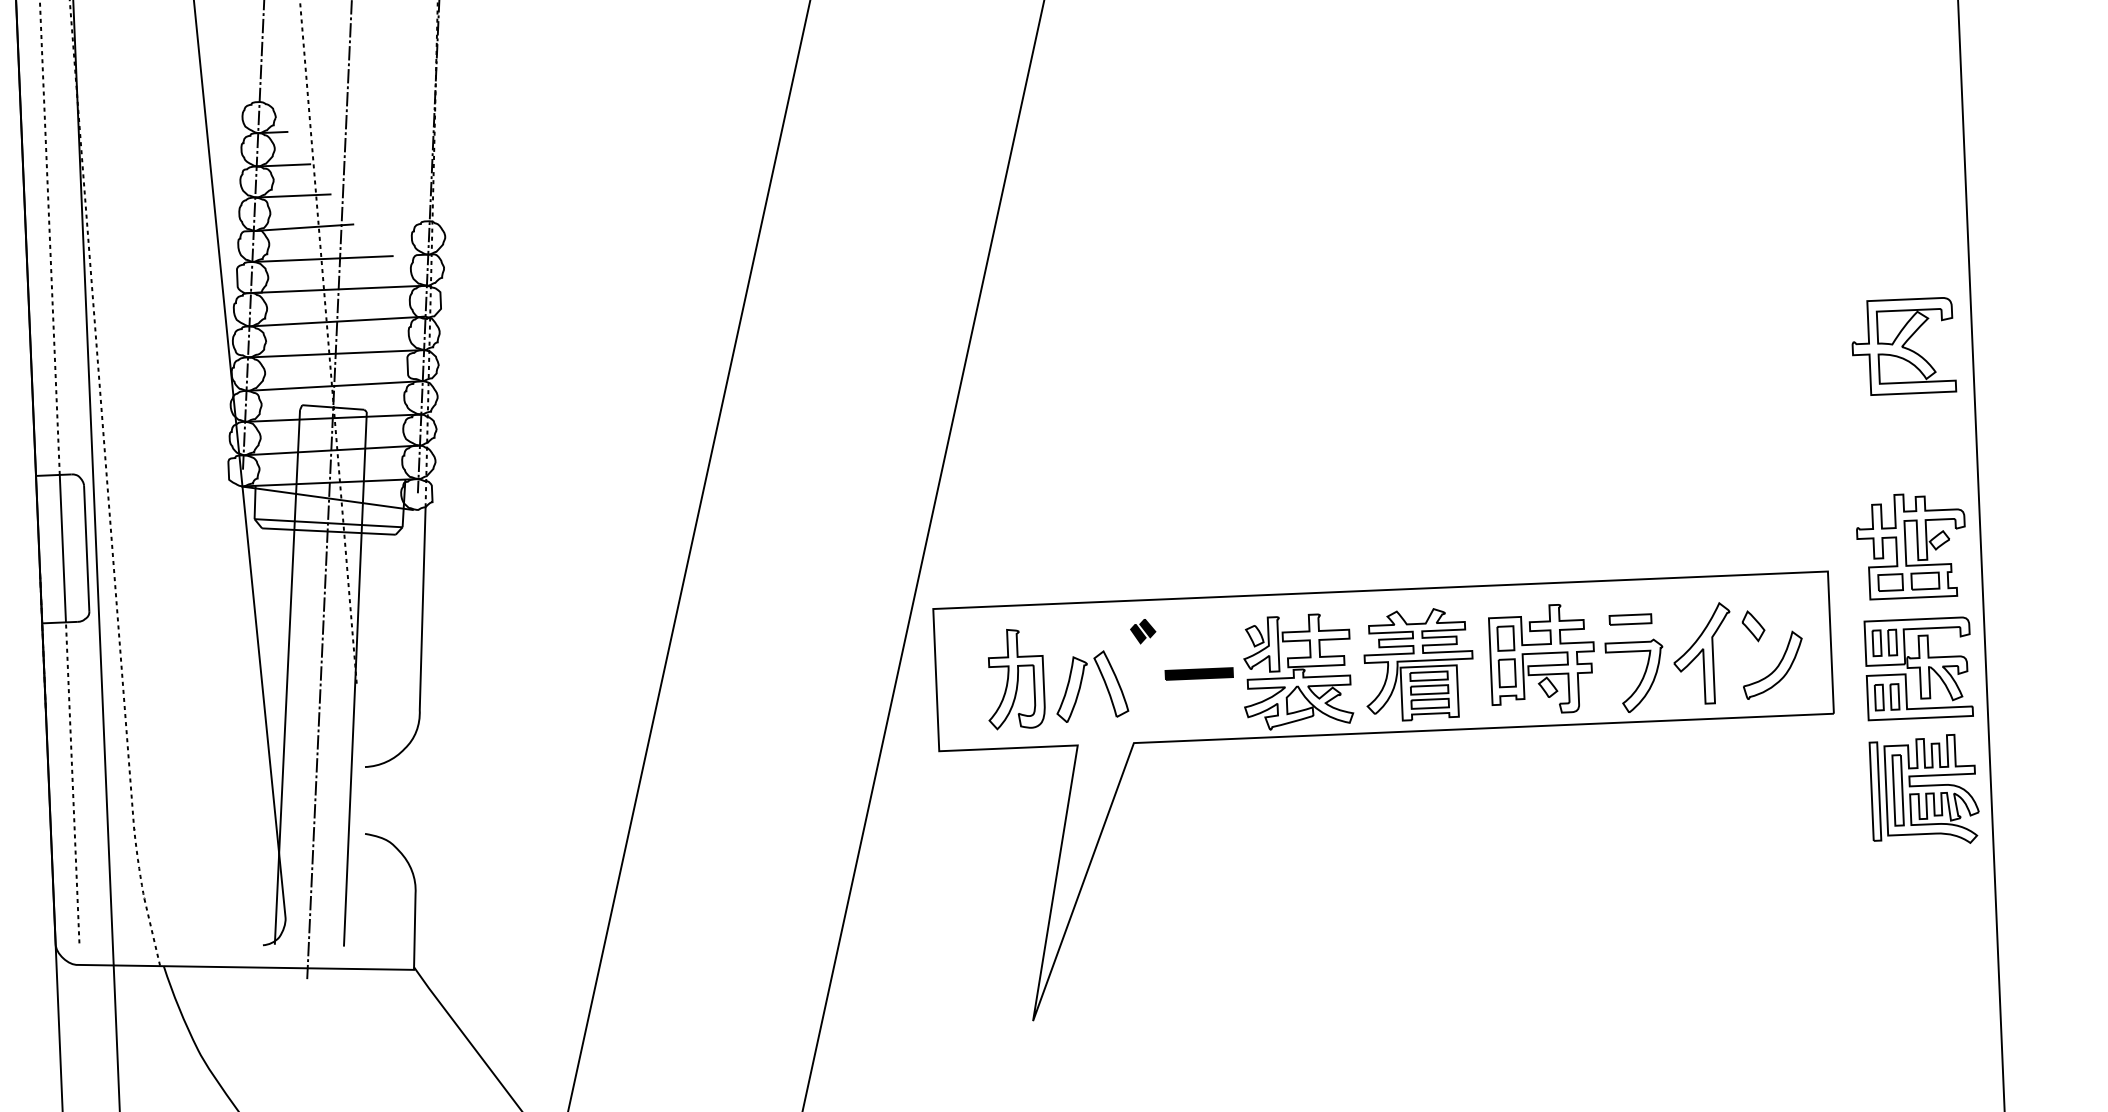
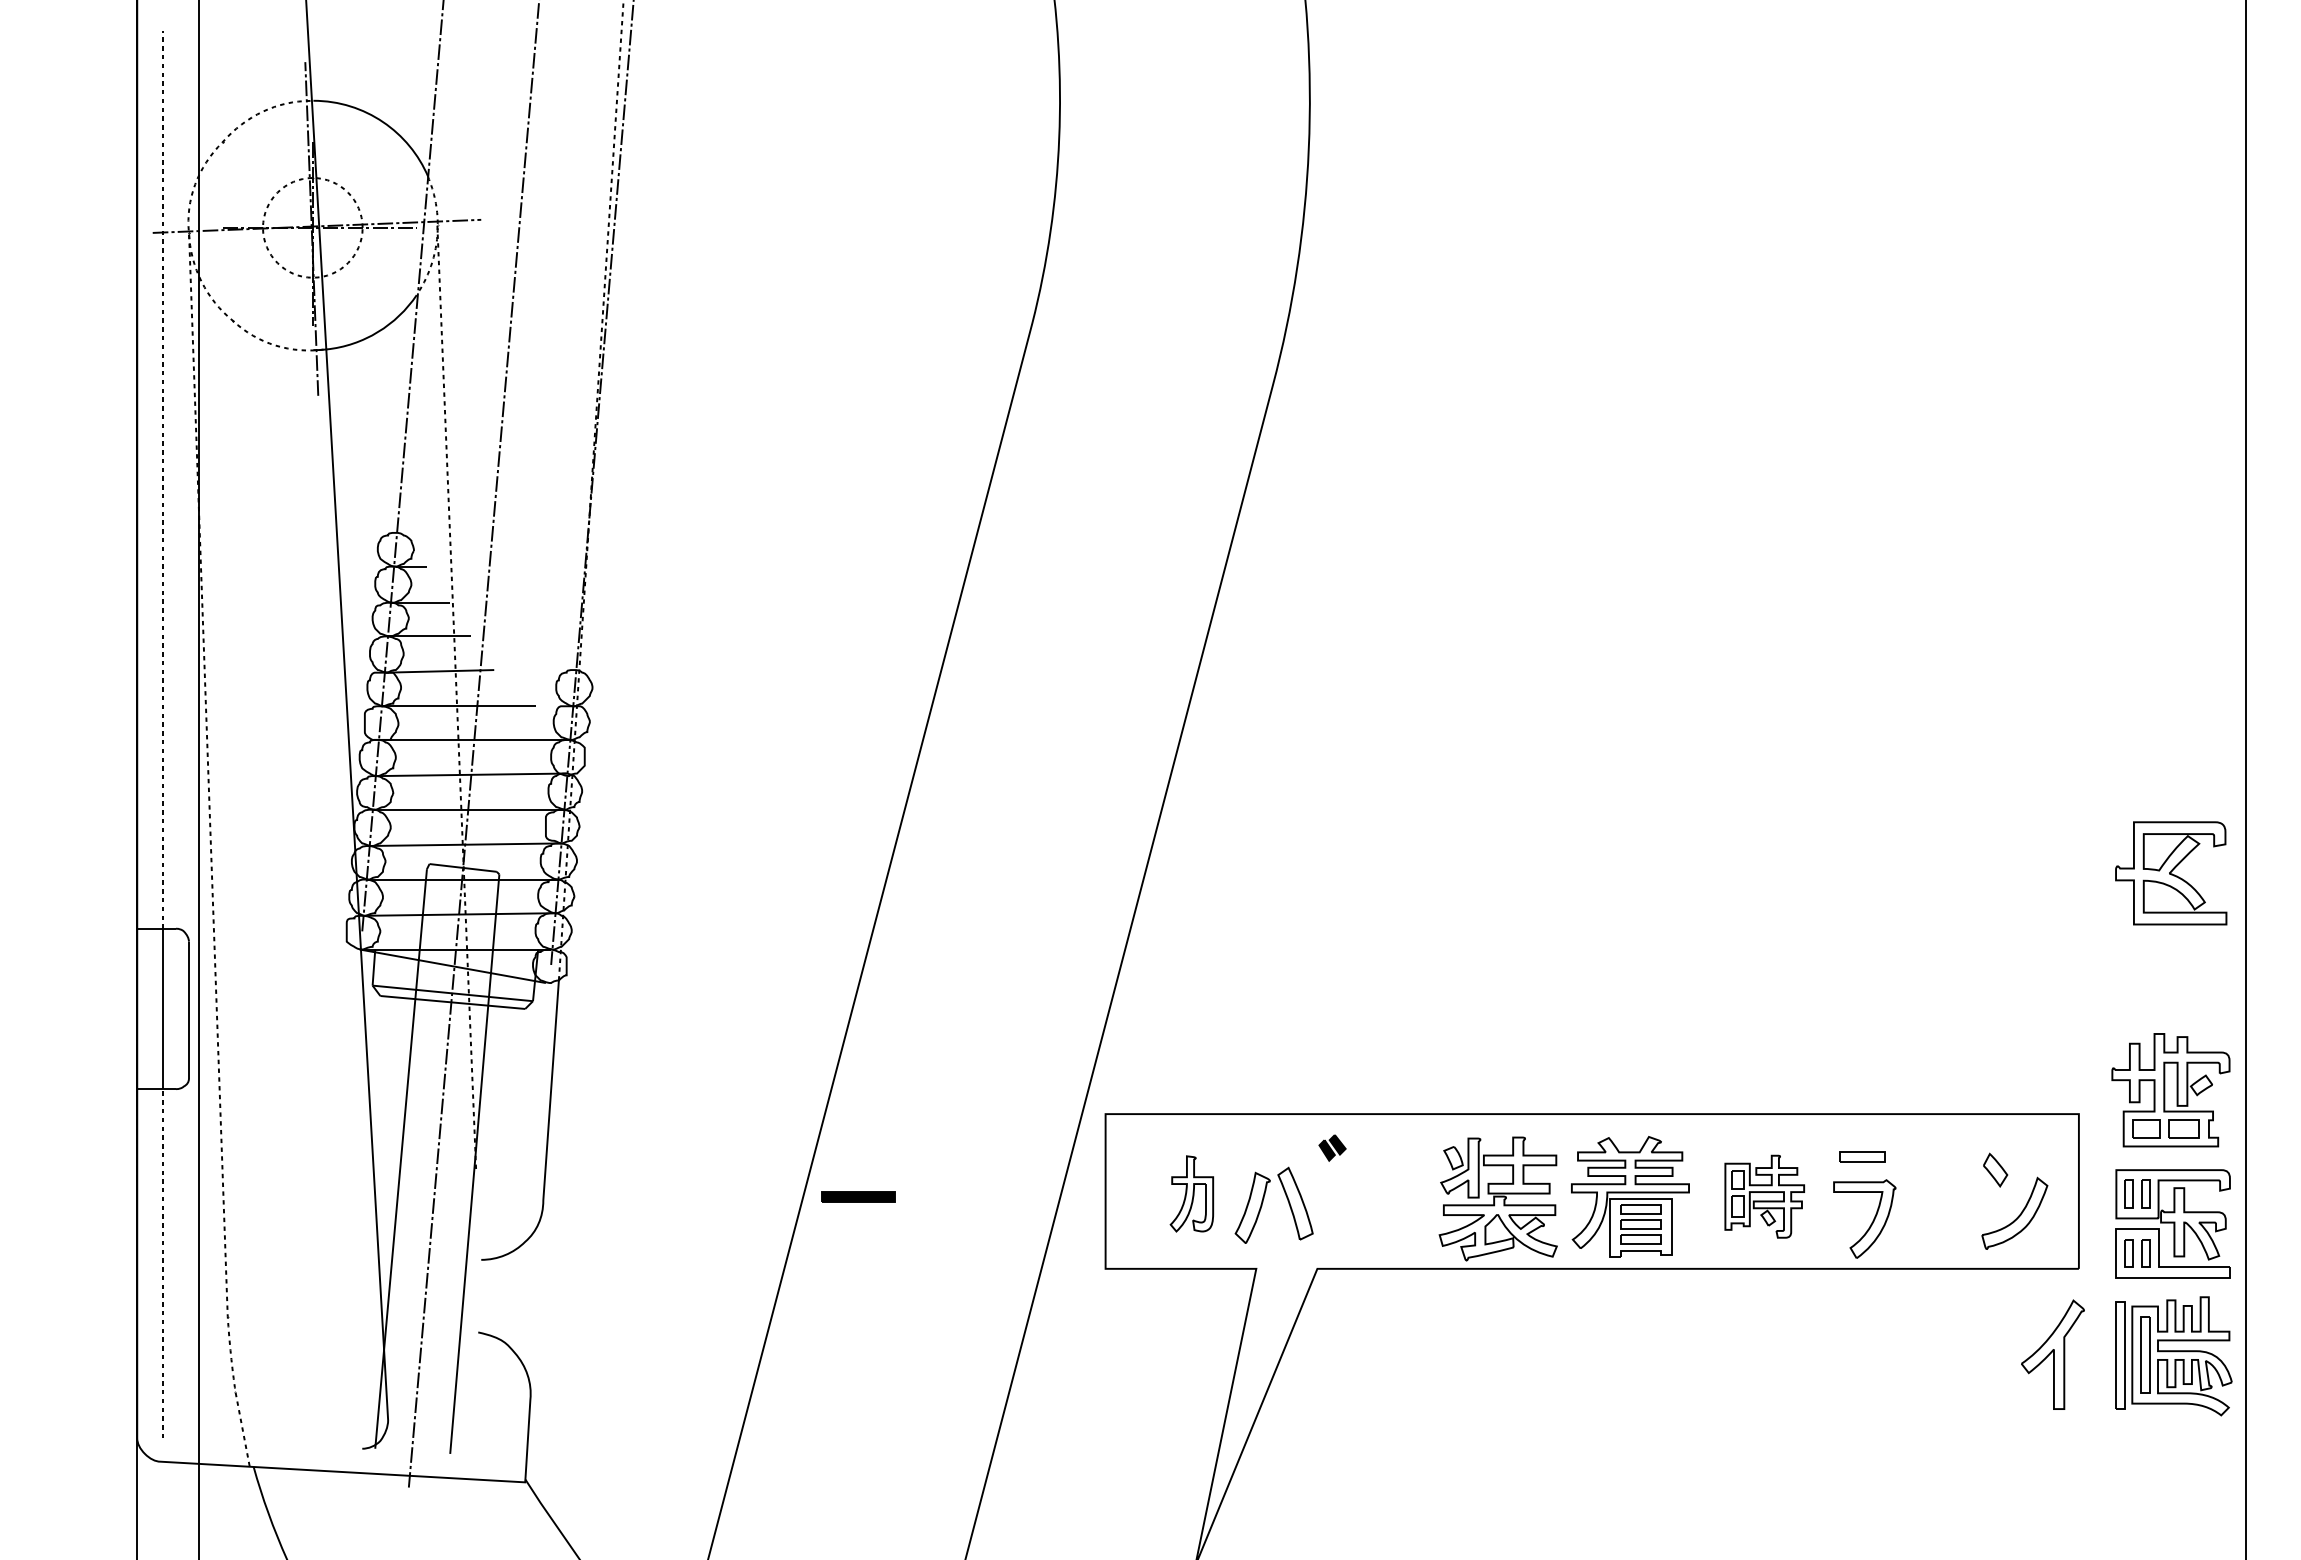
part: (1702, 653) -> (2052, 1354), moved
part: (1542, 659) -> (1764, 1196), size x0.7
part: (1199, 673) -> (858, 1196), moved
part: (1015, 678) -> (1191, 1193), size x0.7

